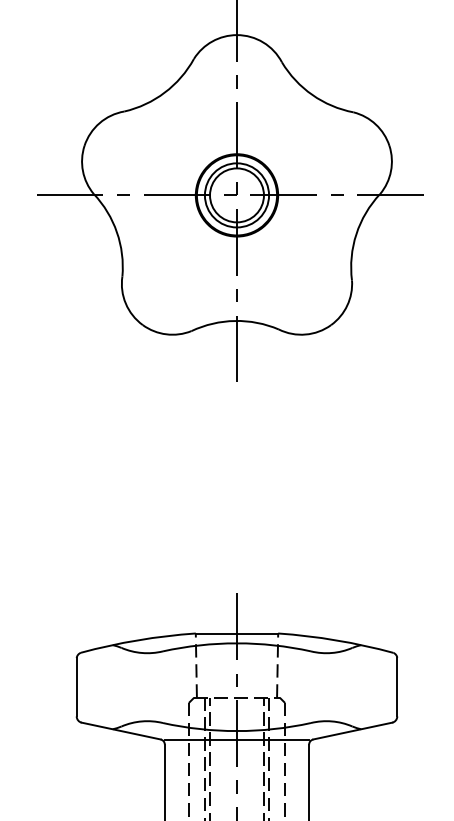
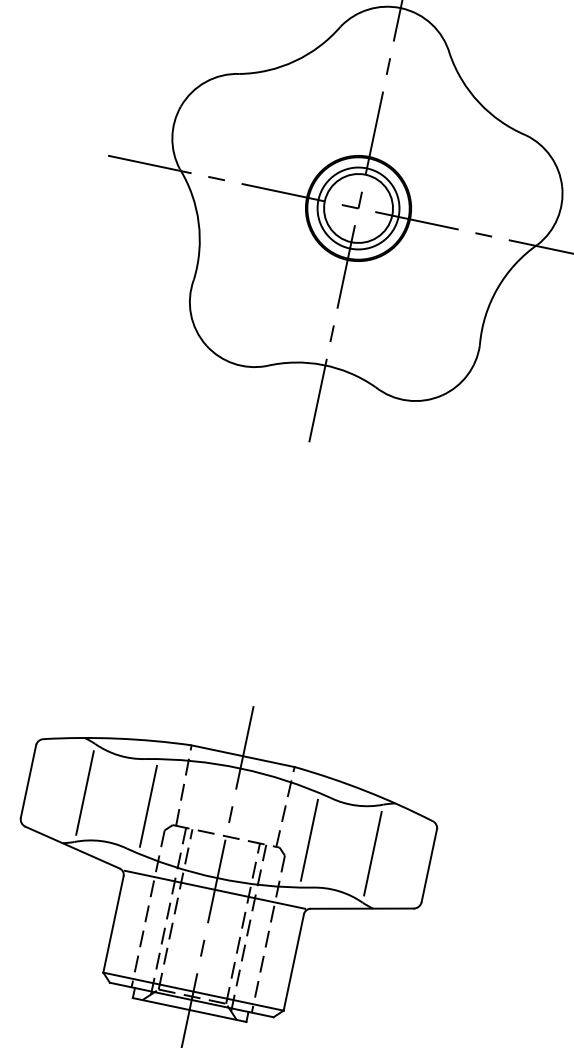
line: (121, 686) -> (84, 792), added
line: (172, 686) -> (148, 805), added
line: (301, 686) -> (309, 839), added
line: (352, 686) -> (373, 852), added

